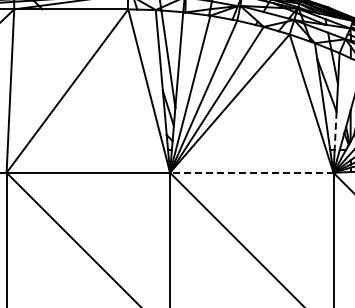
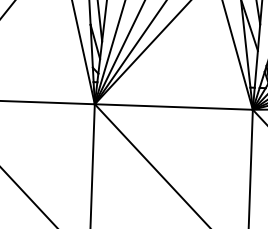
line: (335, 131) -> (256, 69), dashed -> solid
line: (251, 172) -> (173, 106), dashed -> solid

